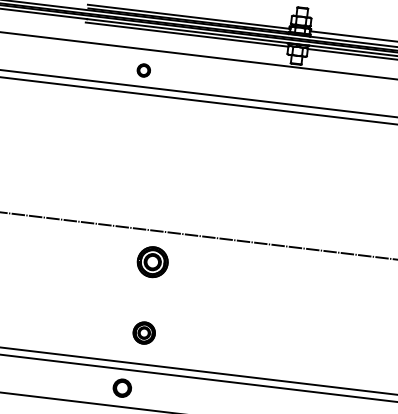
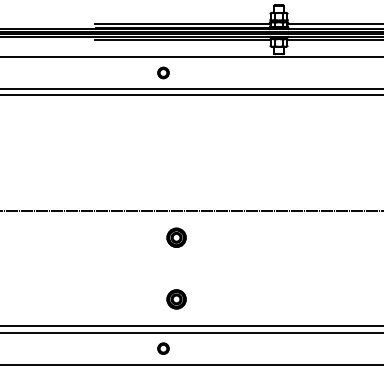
part: (143, 69) -> (163, 72), moved
part: (152, 261) -> (176, 237), size x0.71
part: (122, 387) -> (163, 348), size x0.71

